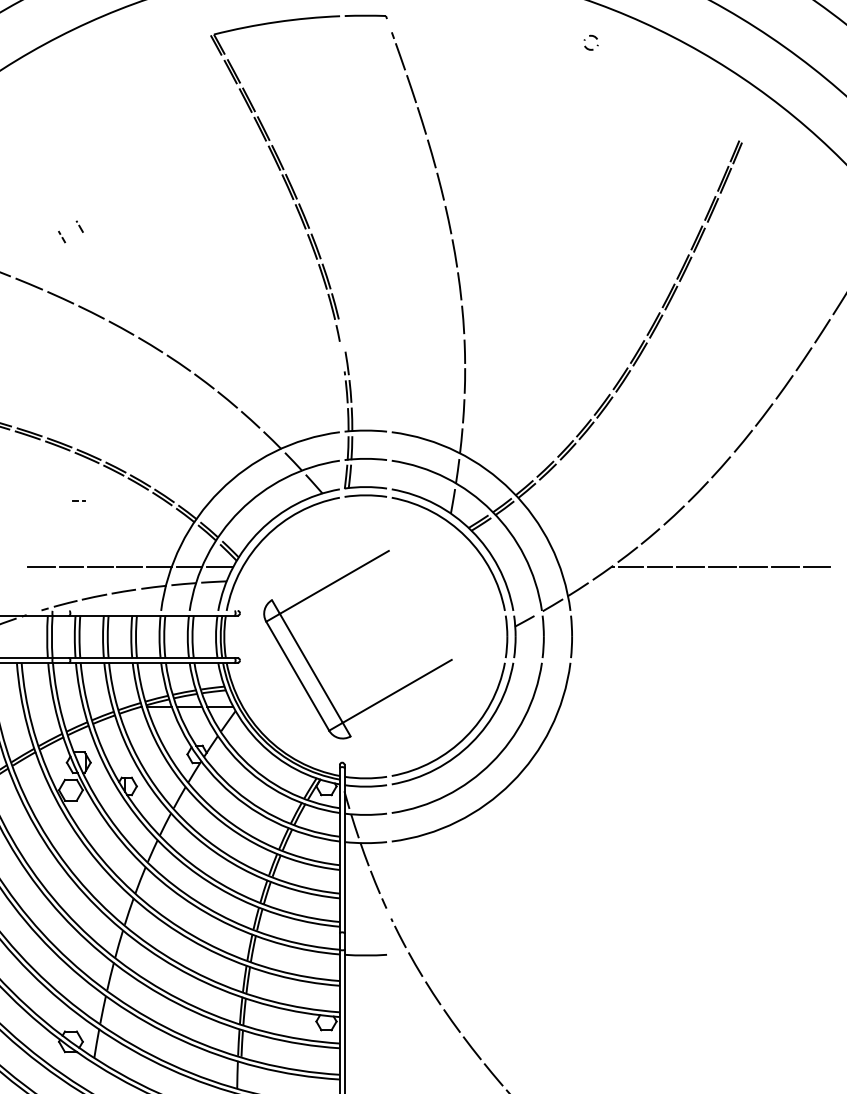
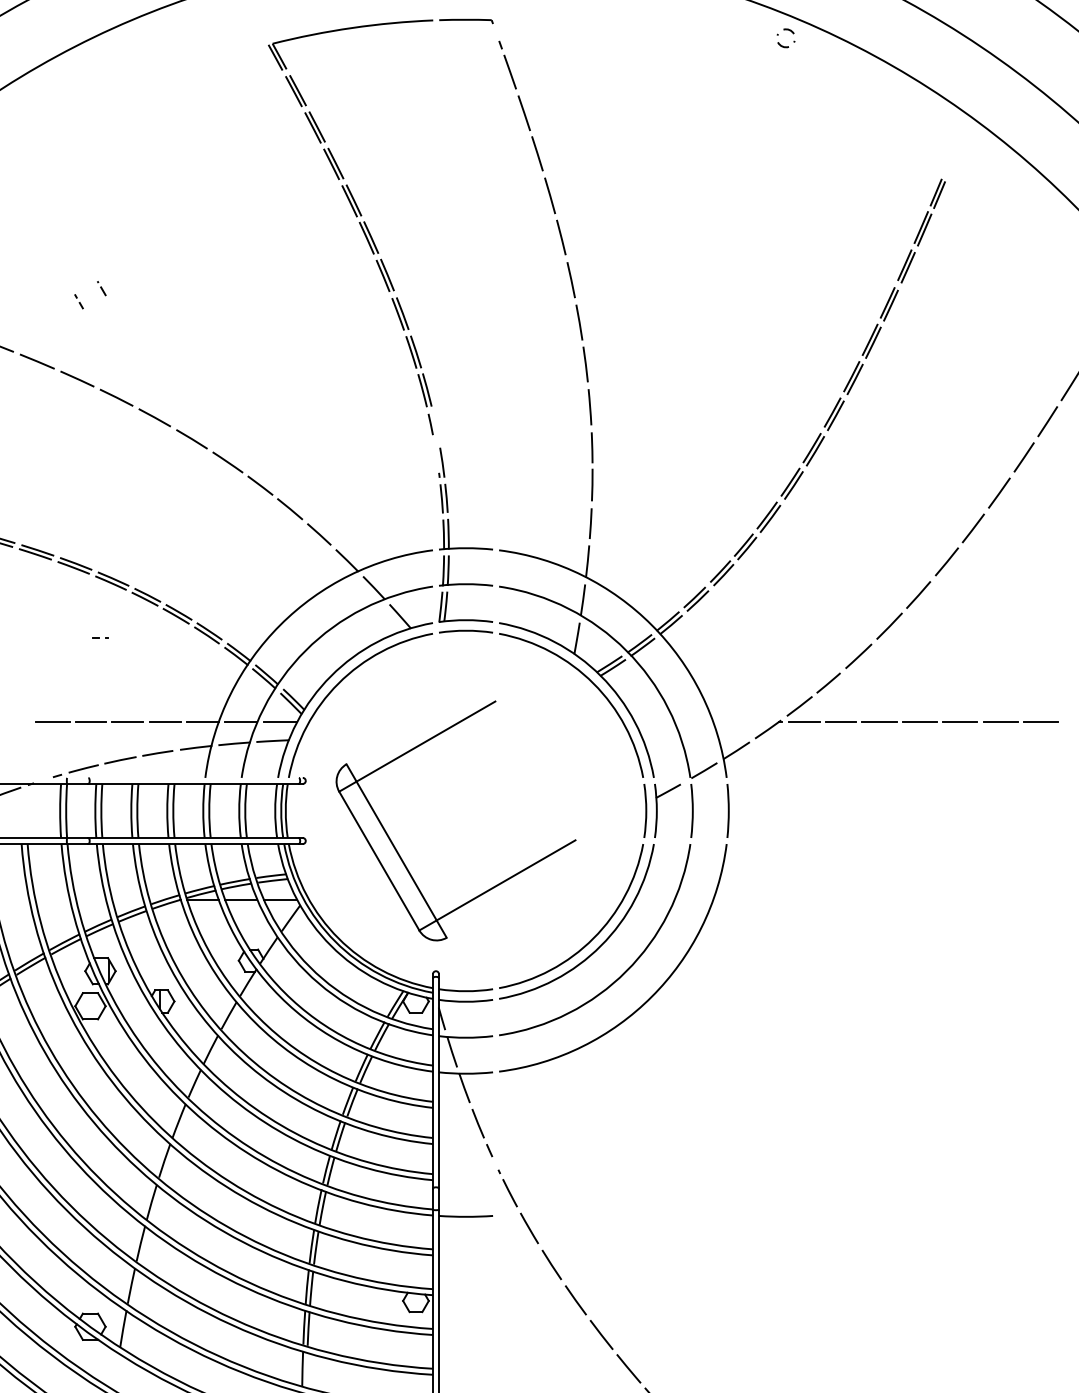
part: (586, 46) -> (779, 42), moved

